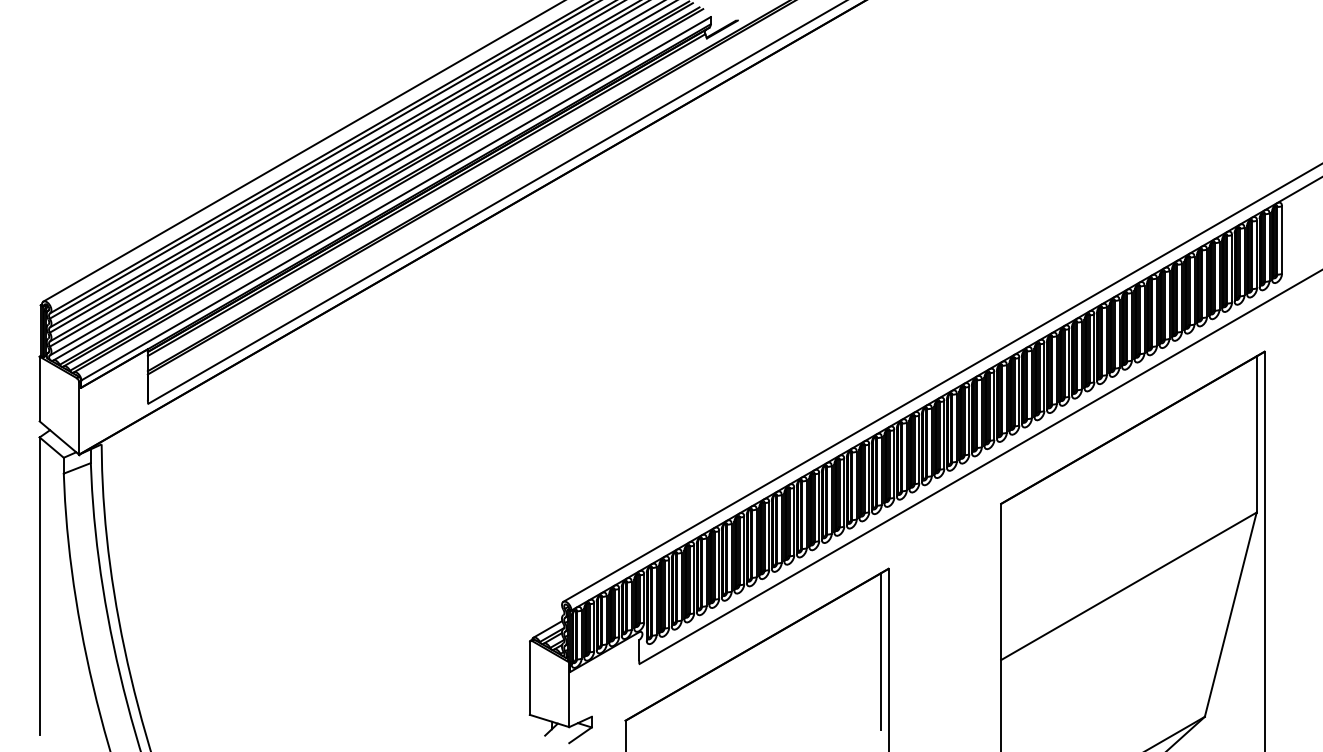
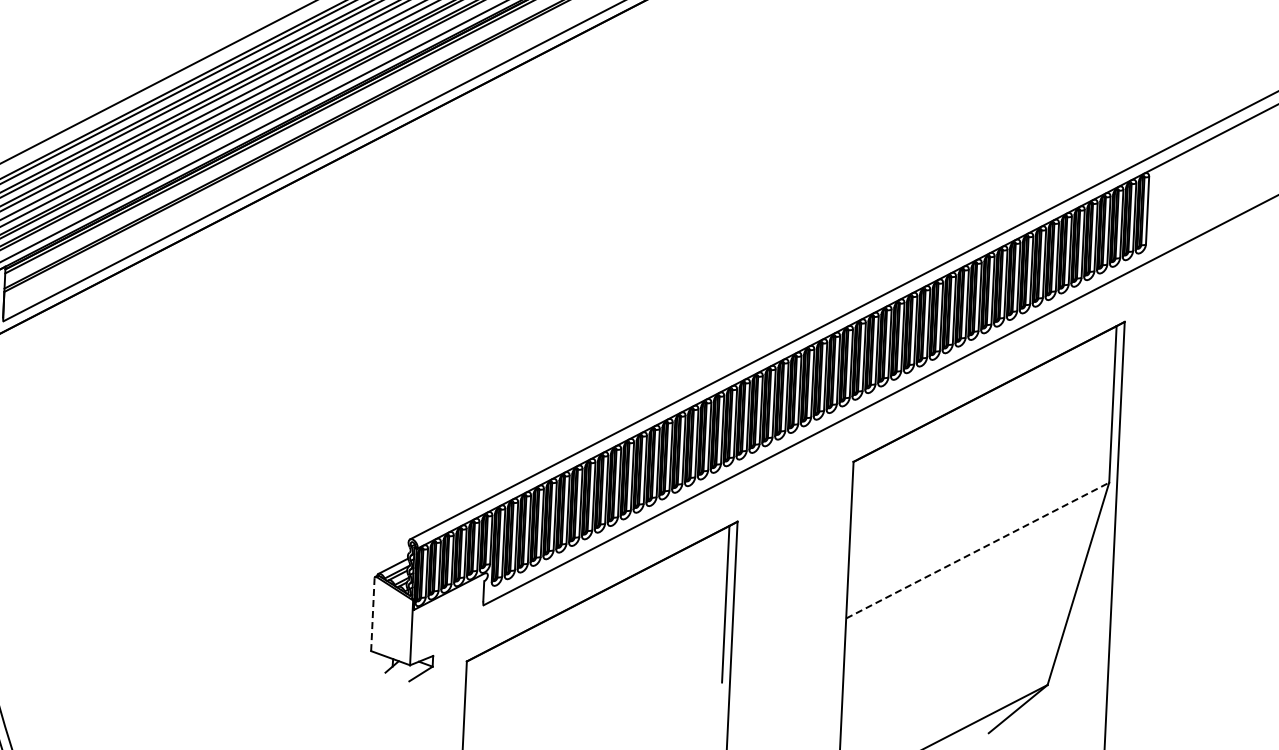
line: (1129, 586) -> (978, 550), solid -> dashed
line: (529, 678) -> (372, 614), solid -> dashed

